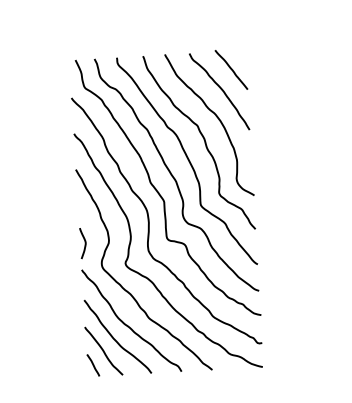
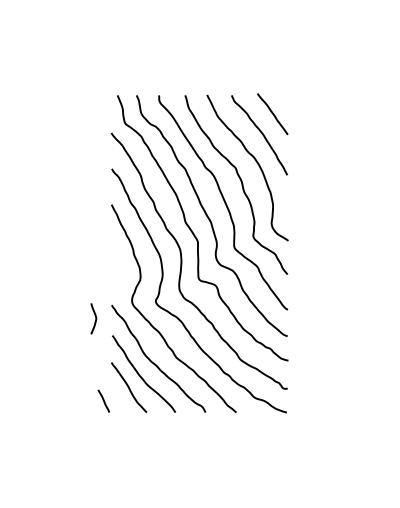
curve: (84, 242) -> (95, 318), moved
line: (92, 364) -> (103, 400), moved

